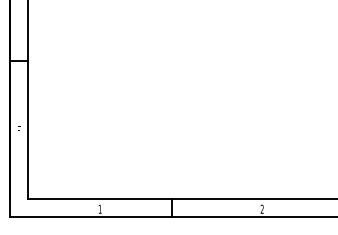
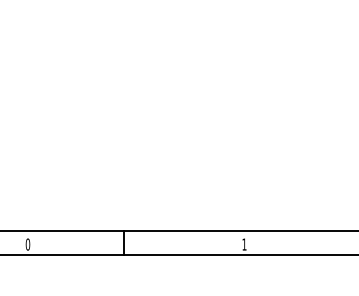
text: (99, 208) -> (27, 243), 1 -> 0
text: (261, 208) -> (243, 243), 2 -> 1

